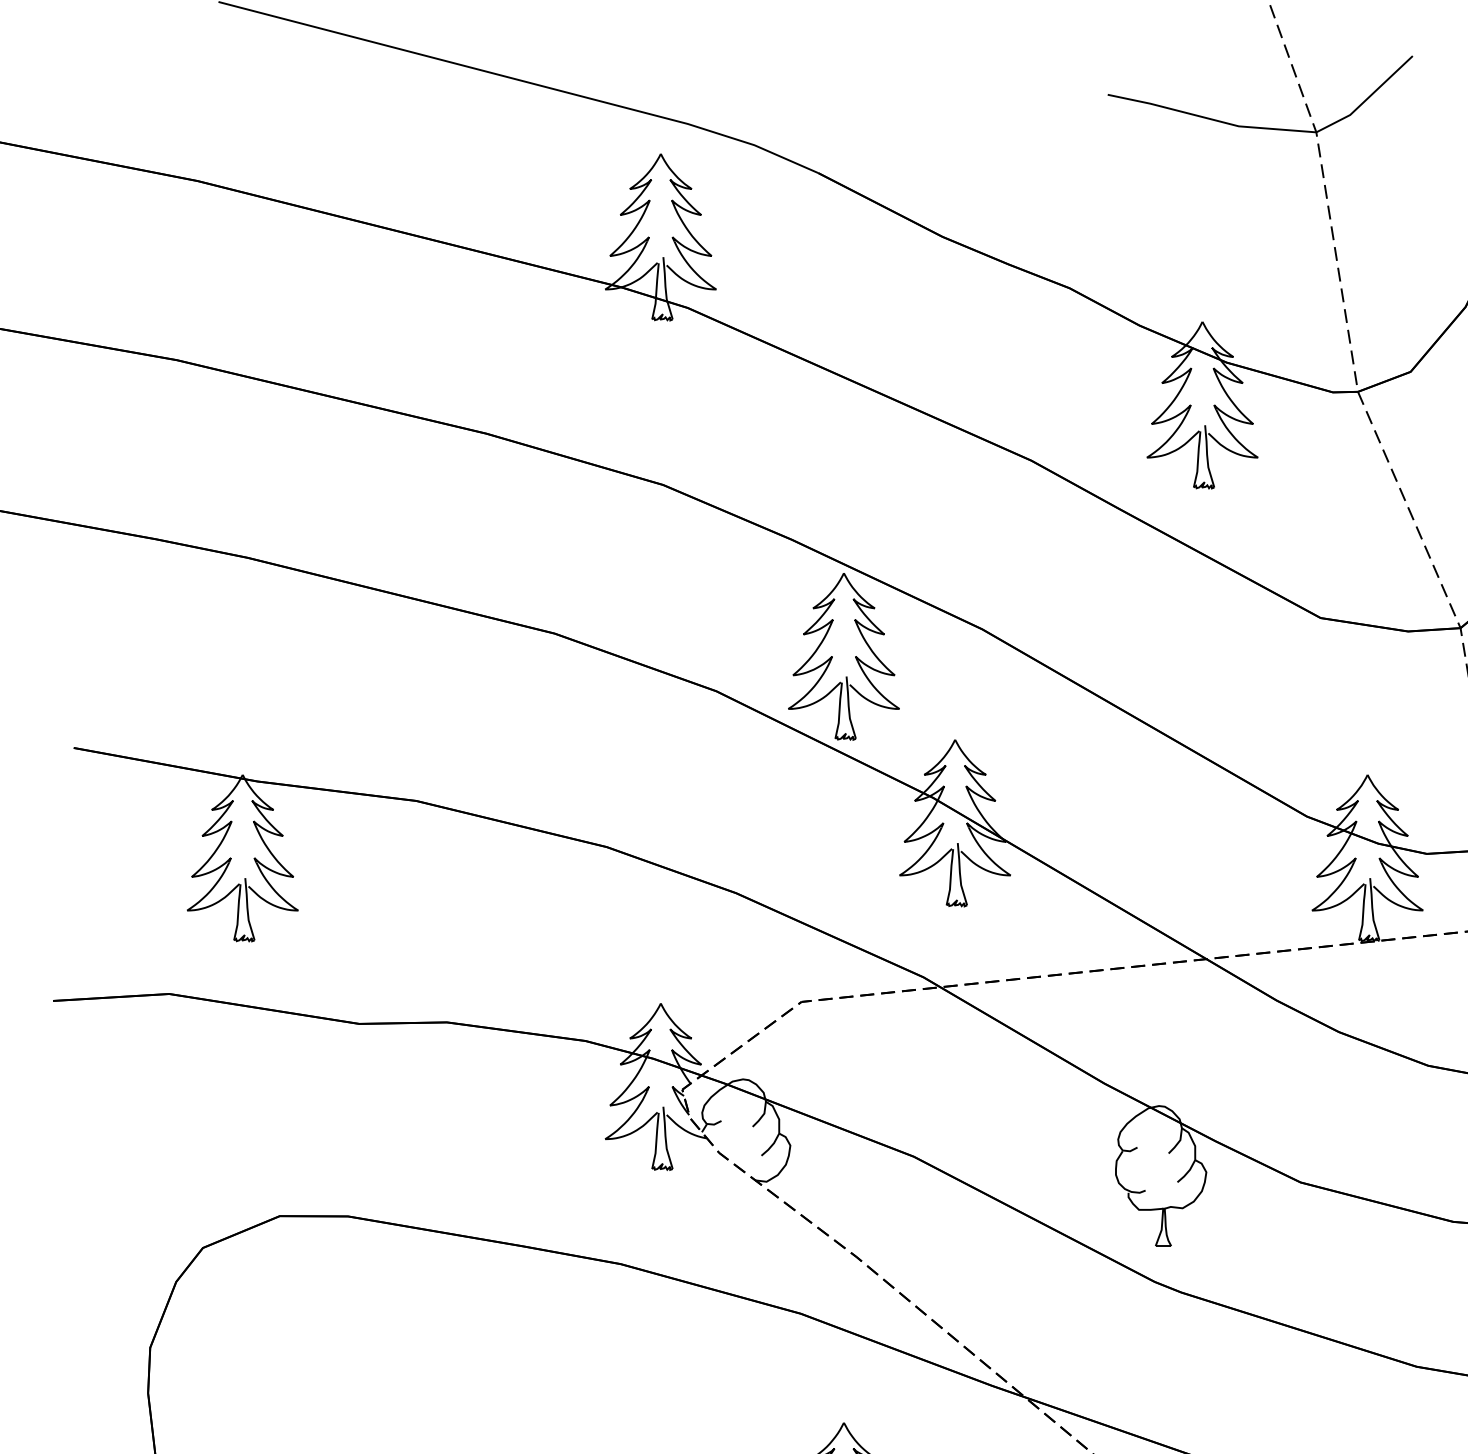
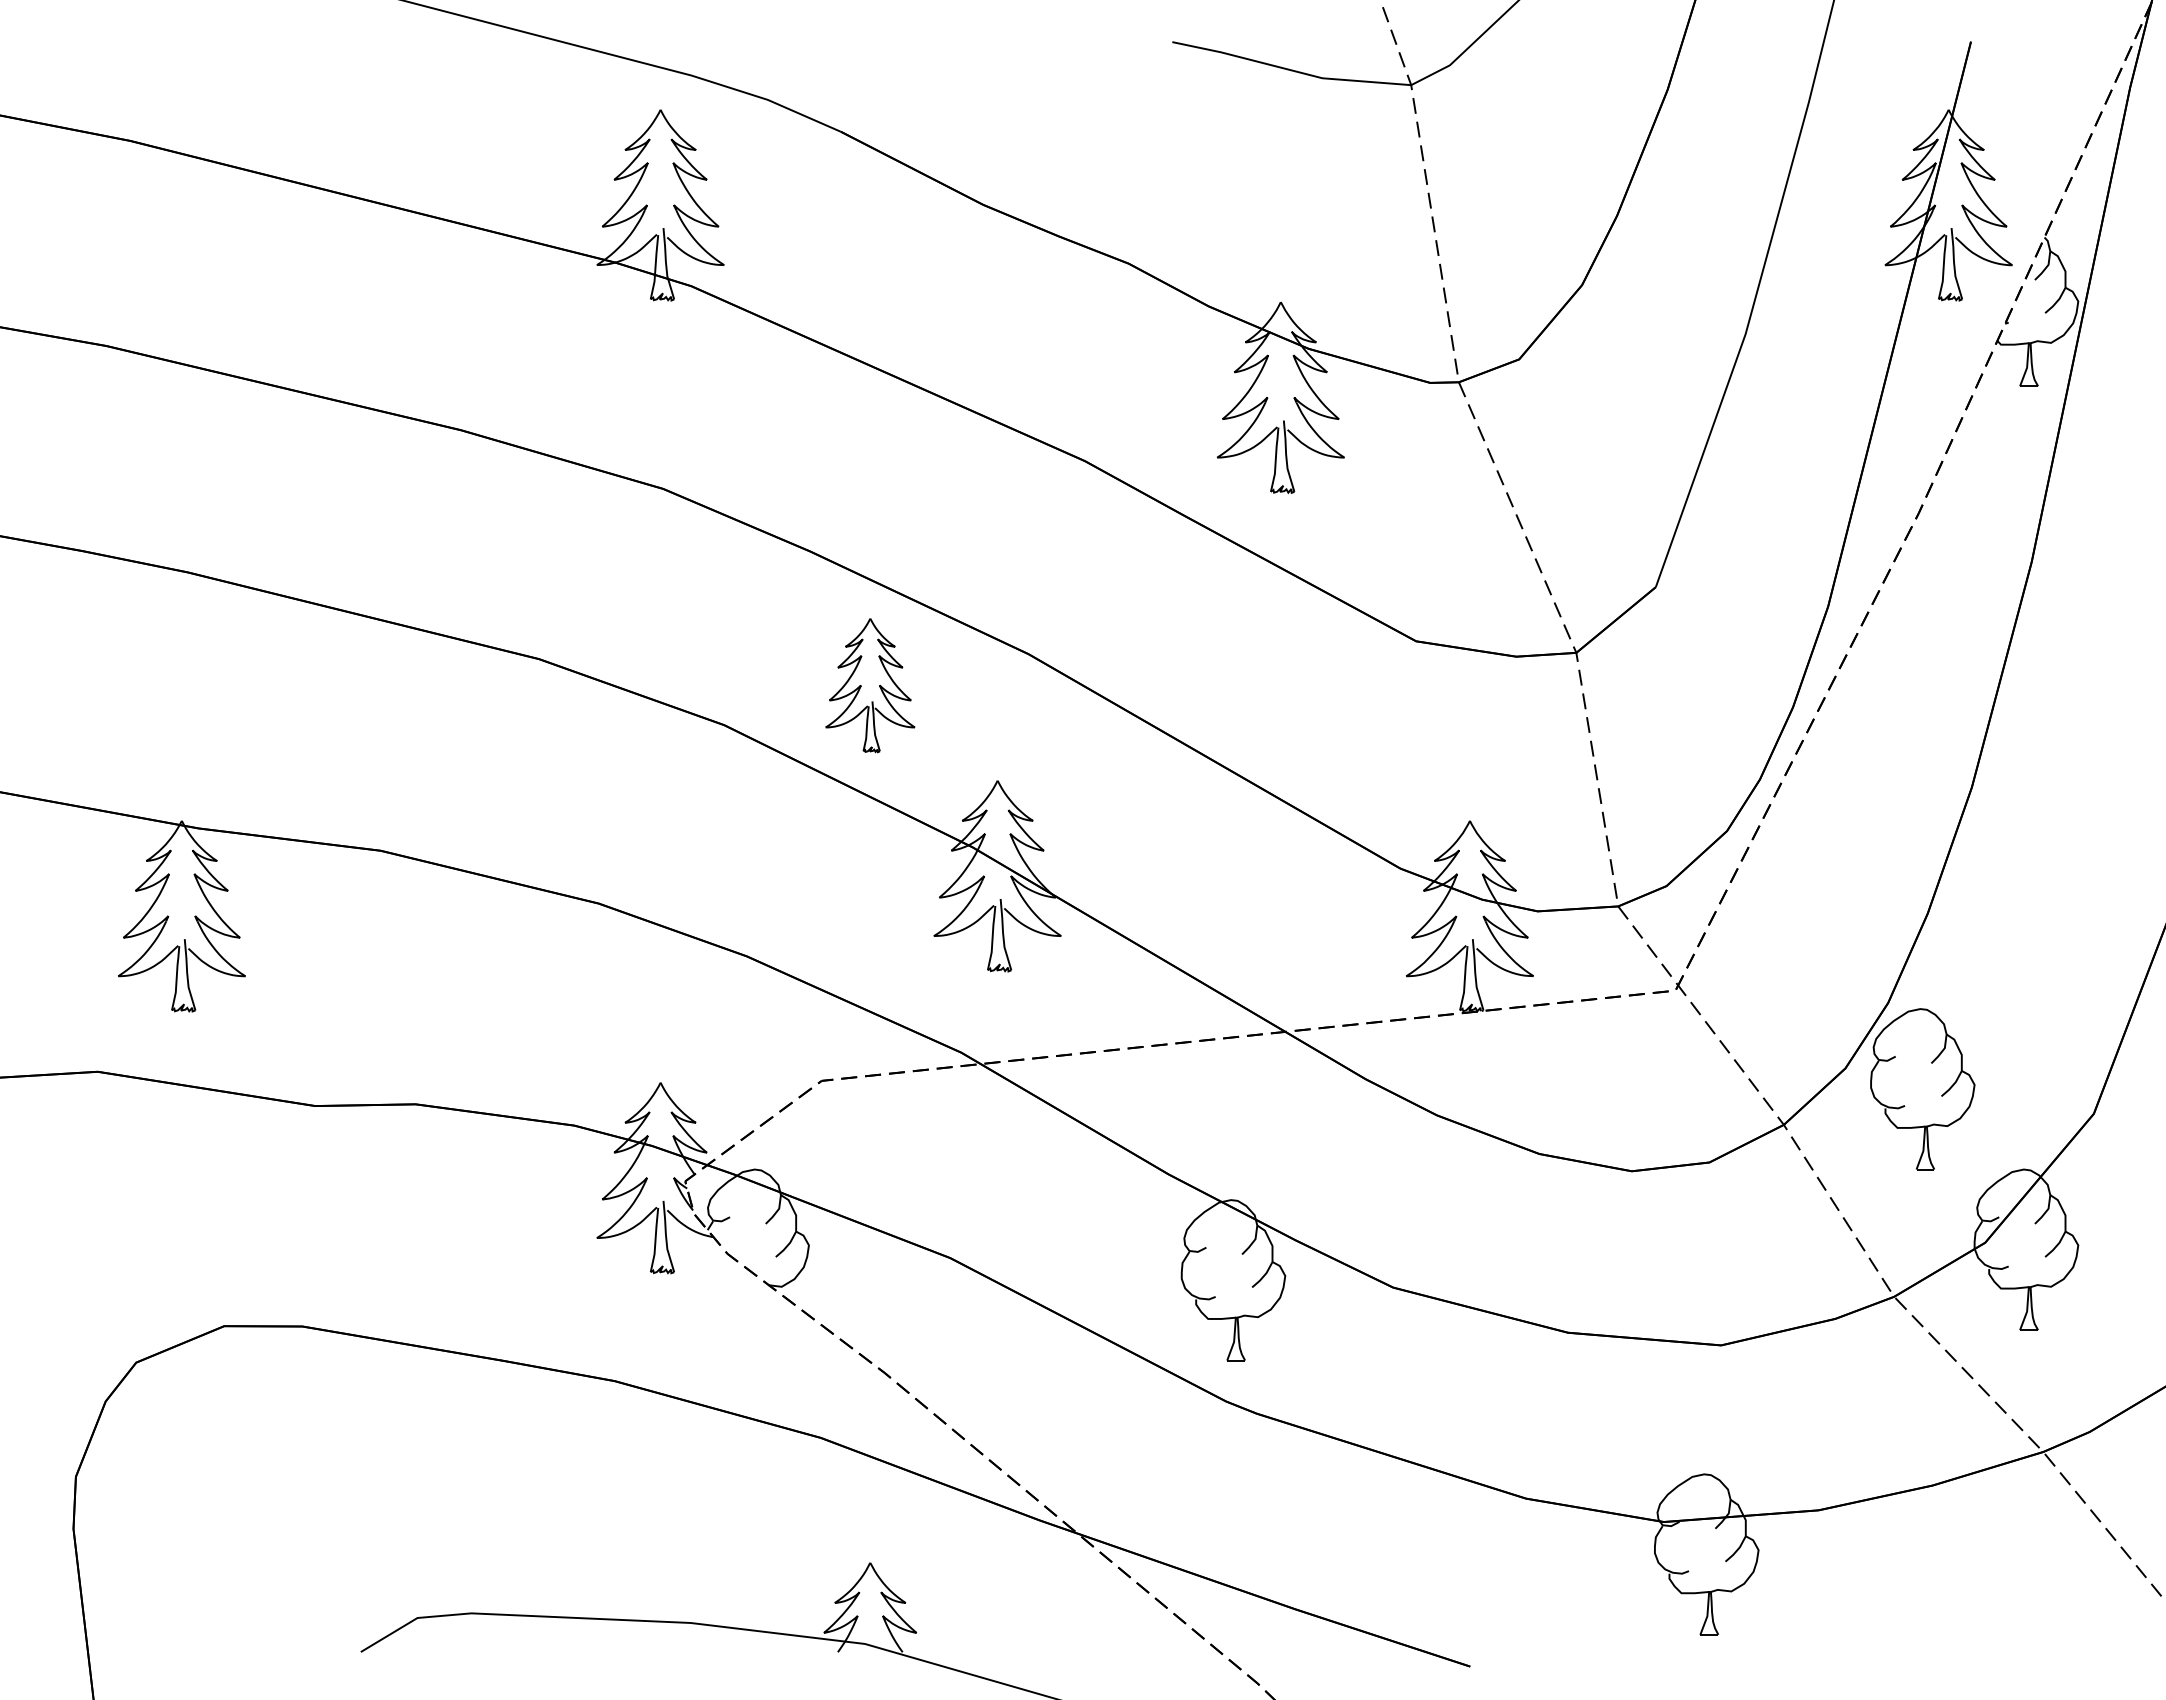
part: (844, 656) -> (870, 685), size x0.7

